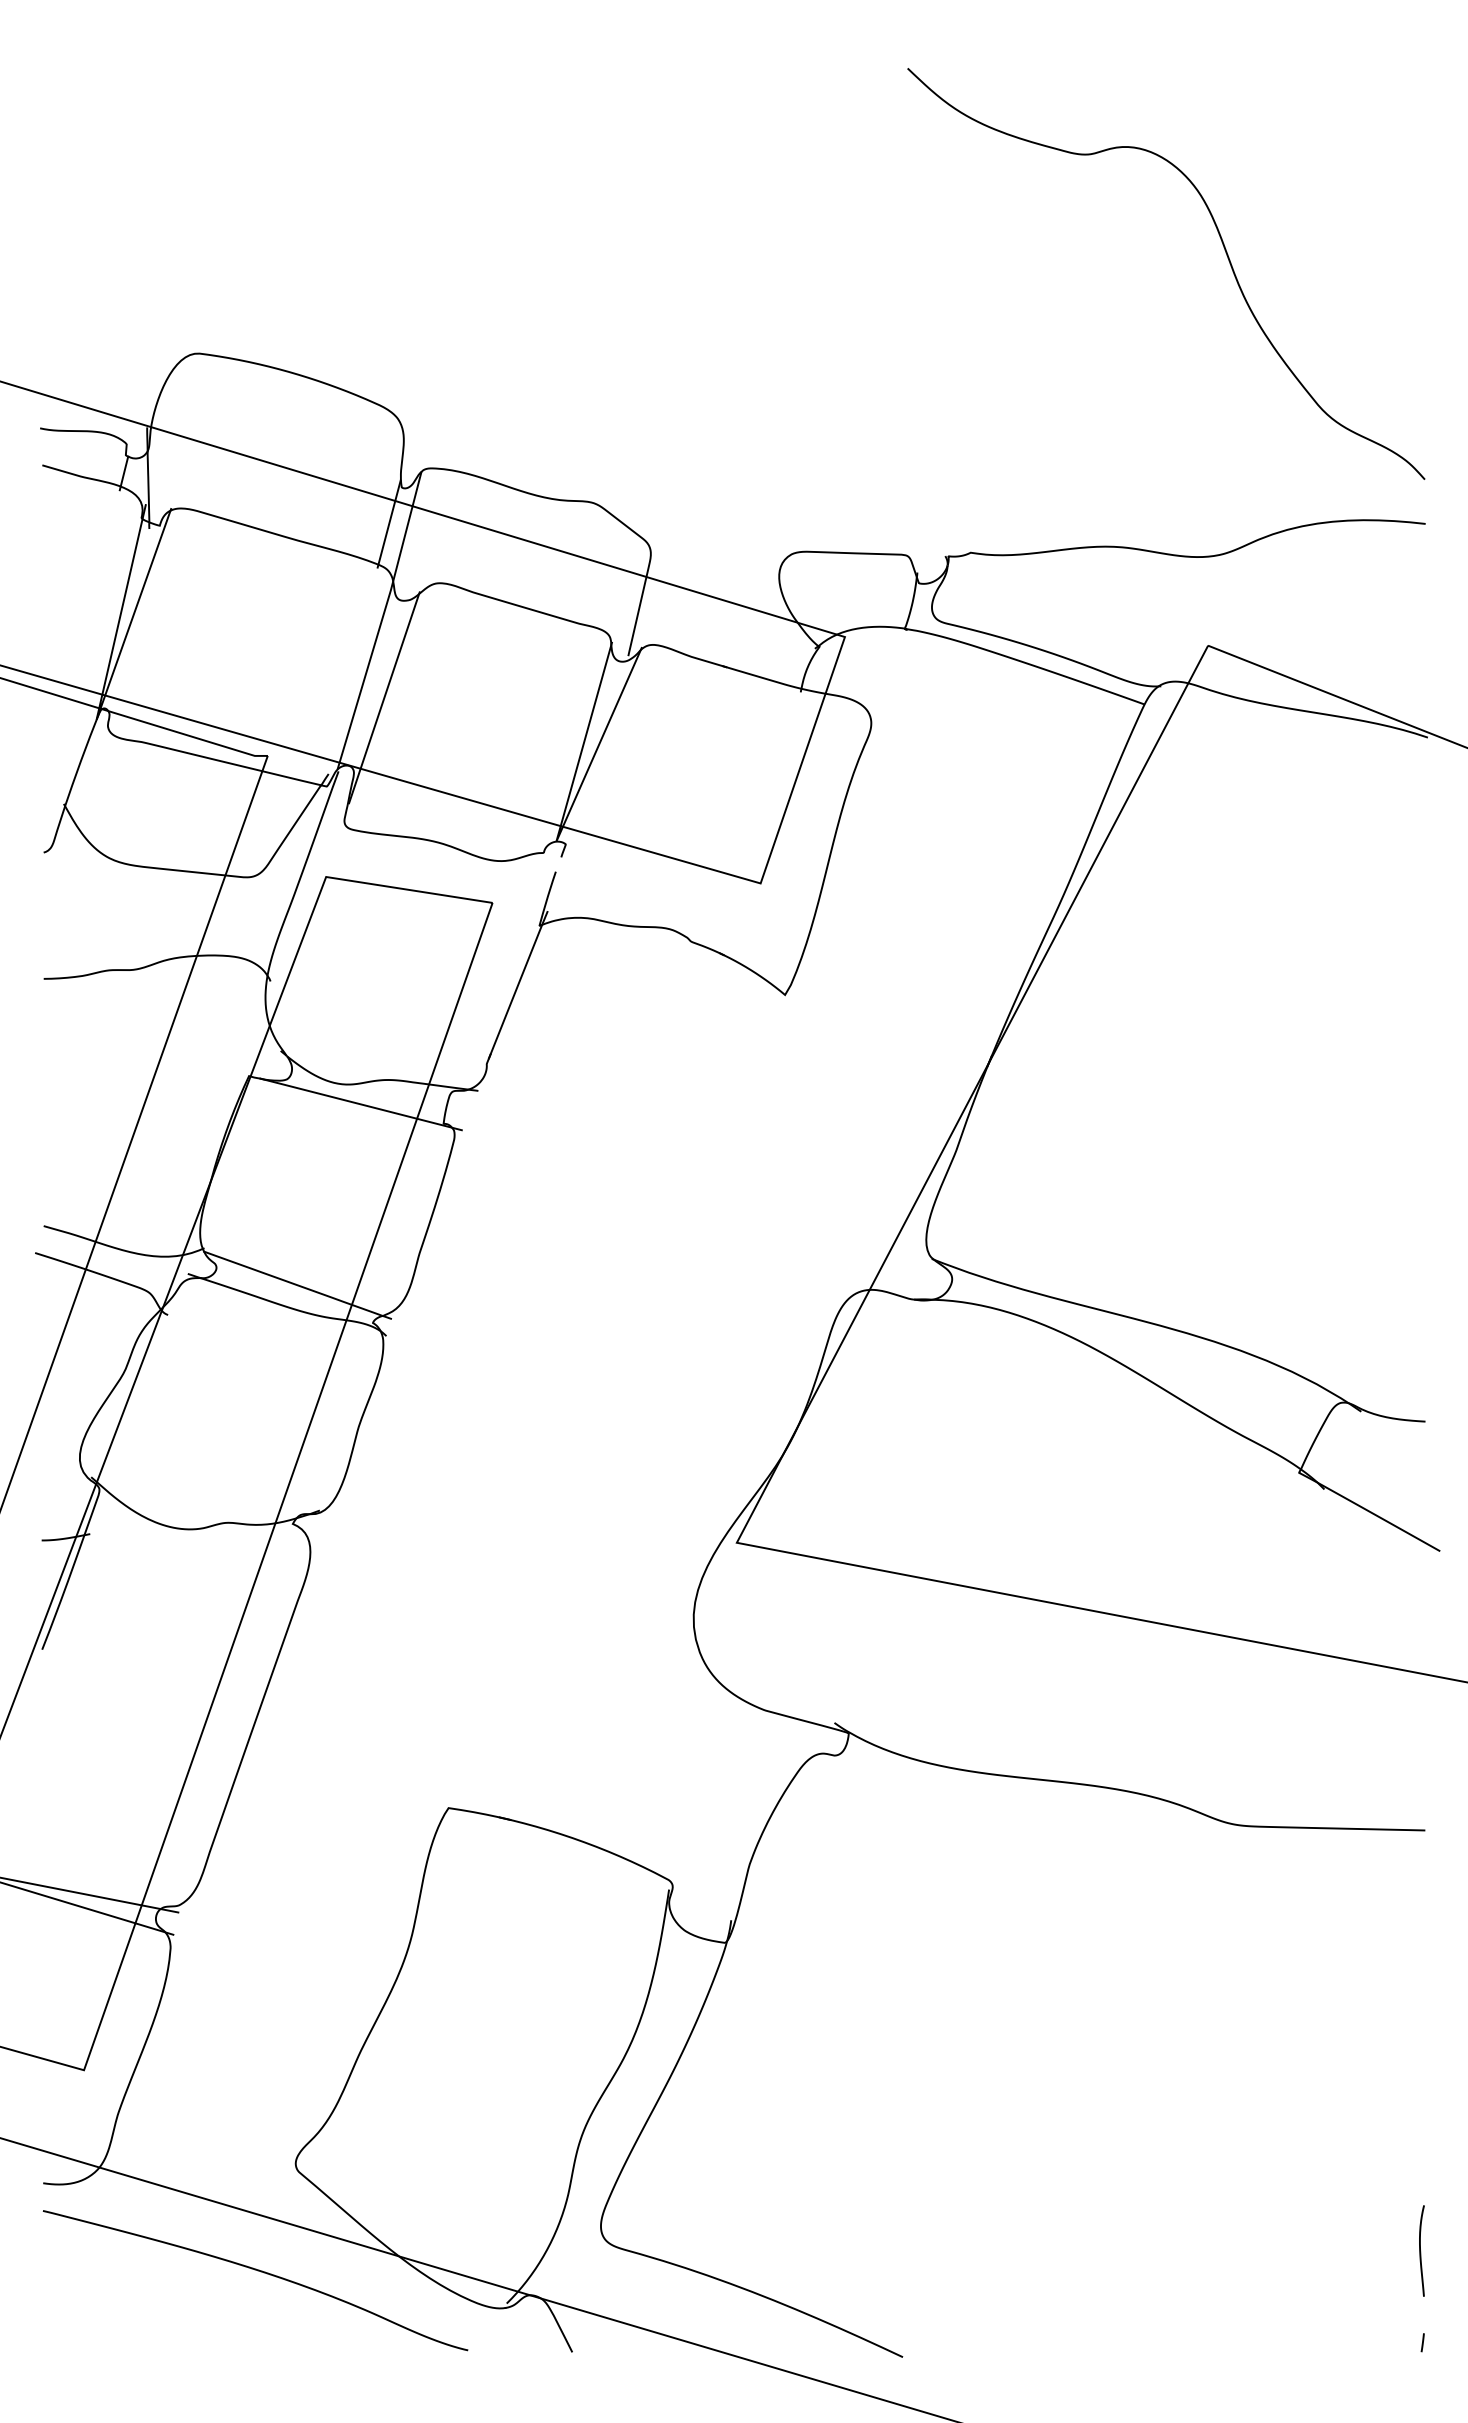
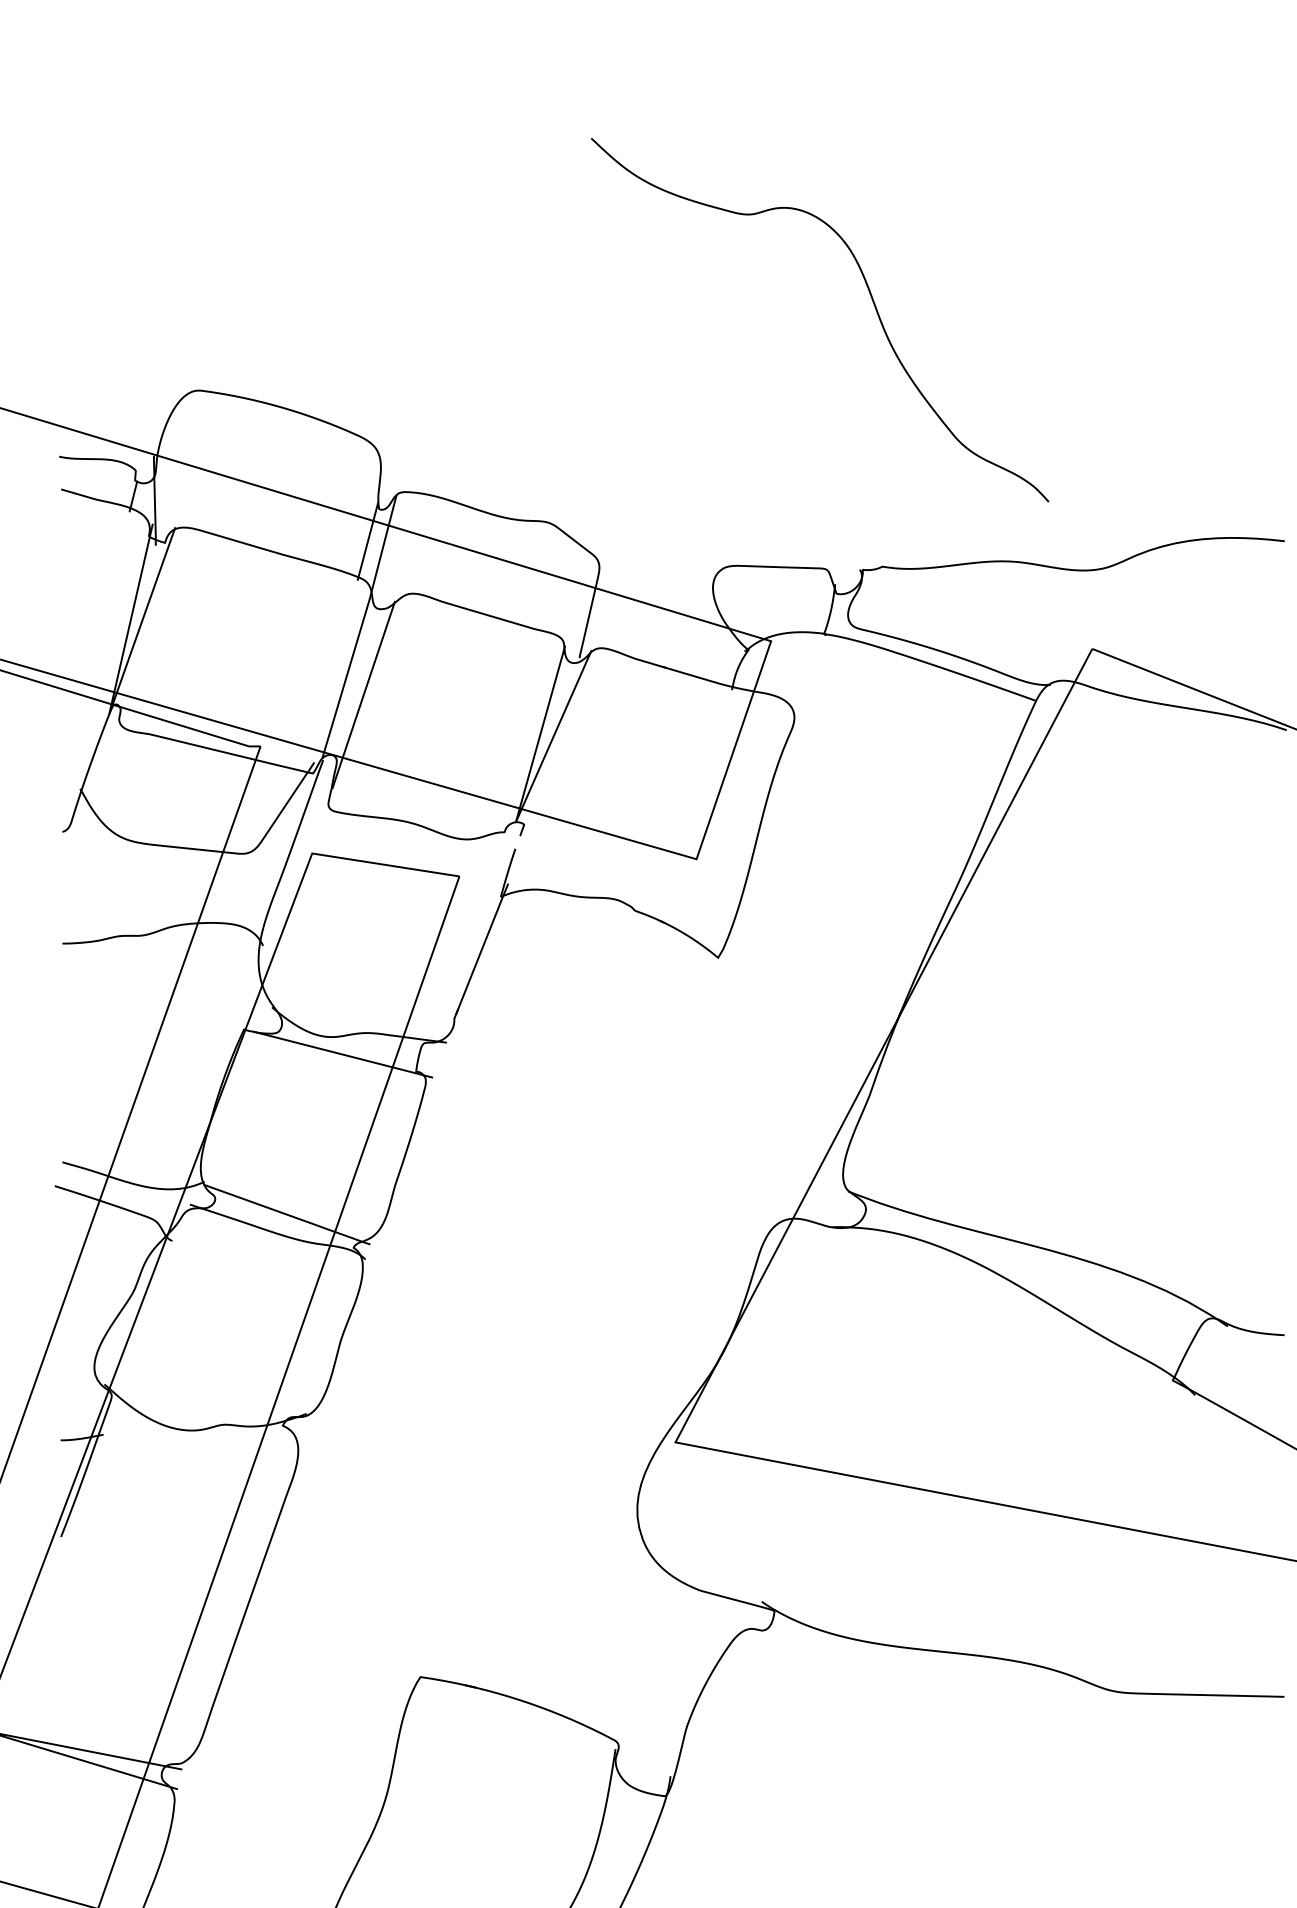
curve: (1225, 253) -> (872, 302), moved

